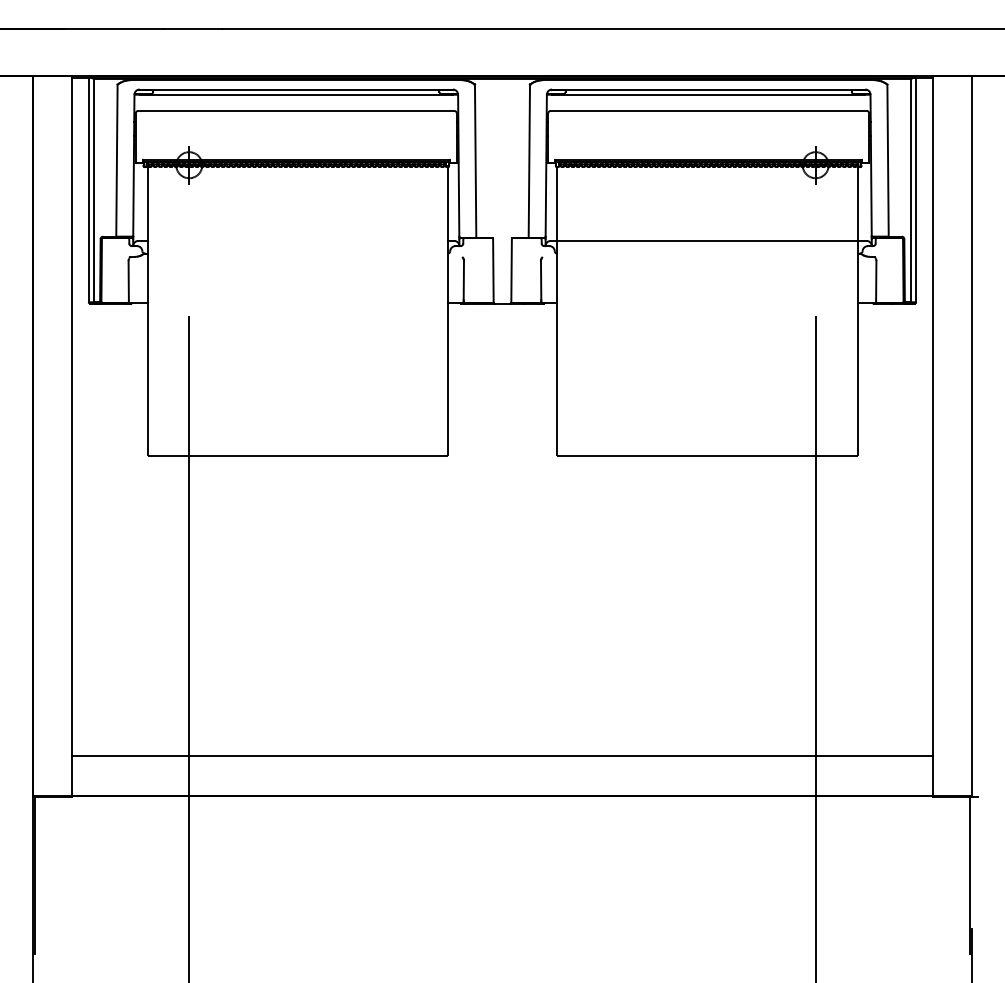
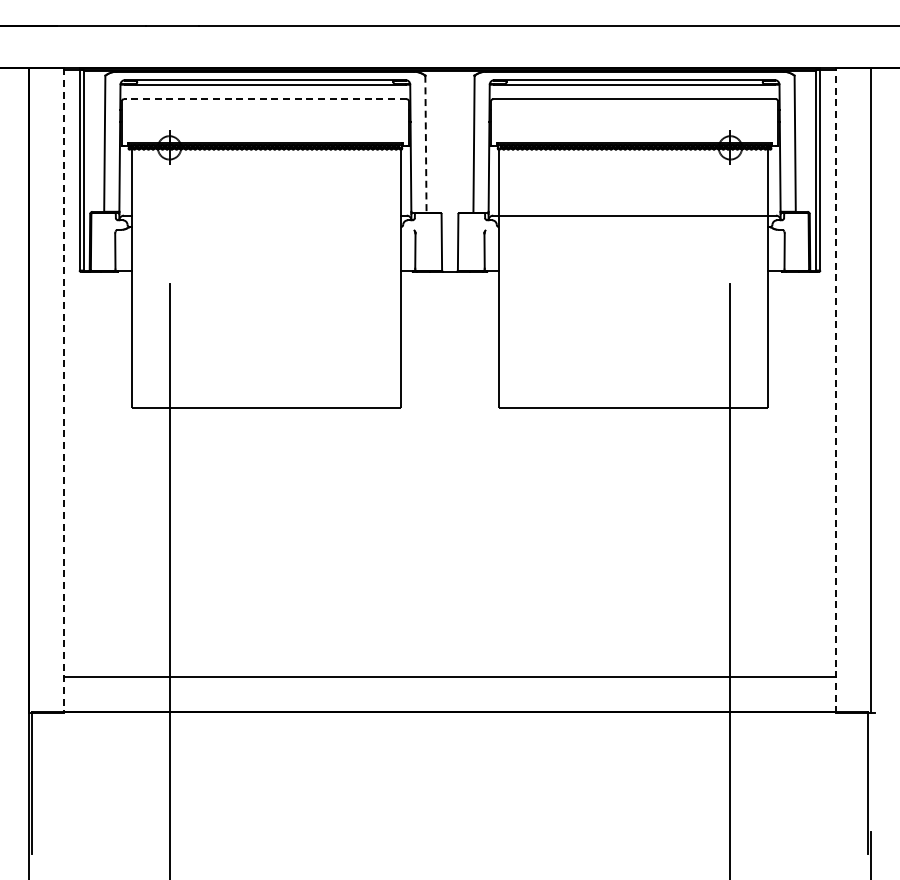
line: (295, 111) -> (264, 99), solid -> dashed
line: (475, 161) -> (425, 144), solid -> dashed
line: (71, 436) -> (64, 390), solid -> dashed
line: (933, 436) -> (835, 390), solid -> dashed

